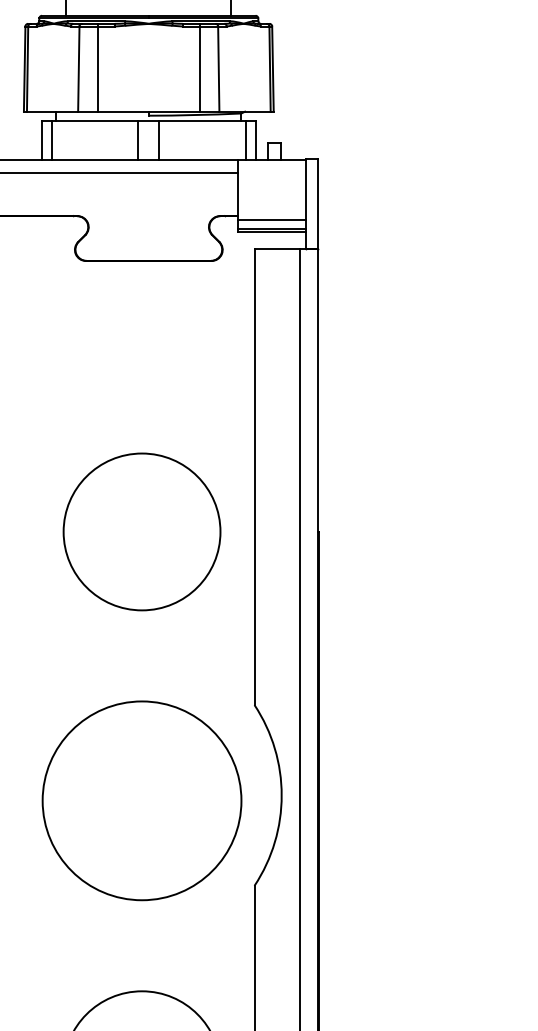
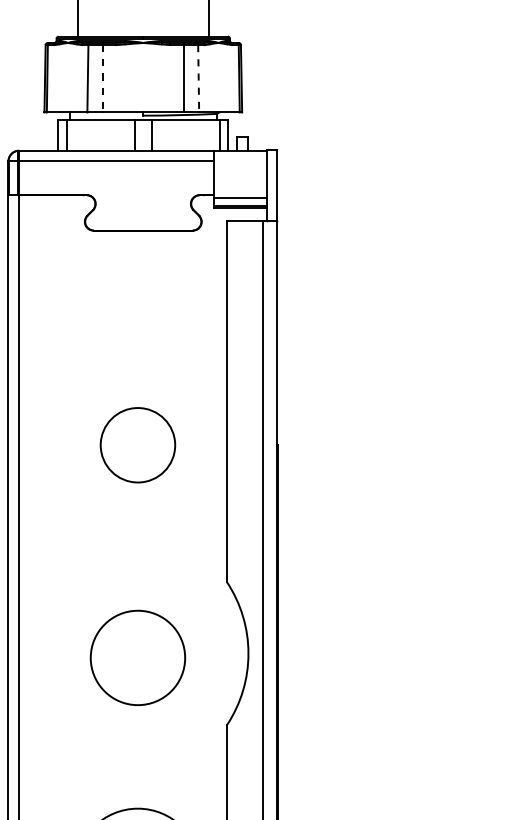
line: (97, 68) -> (102, 78), solid -> dashed
line: (218, 68) -> (198, 78), solid -> dashed
circle: (141, 532) -> (137, 445), size x0.6
circle: (141, 800) -> (137, 657), size x0.6

